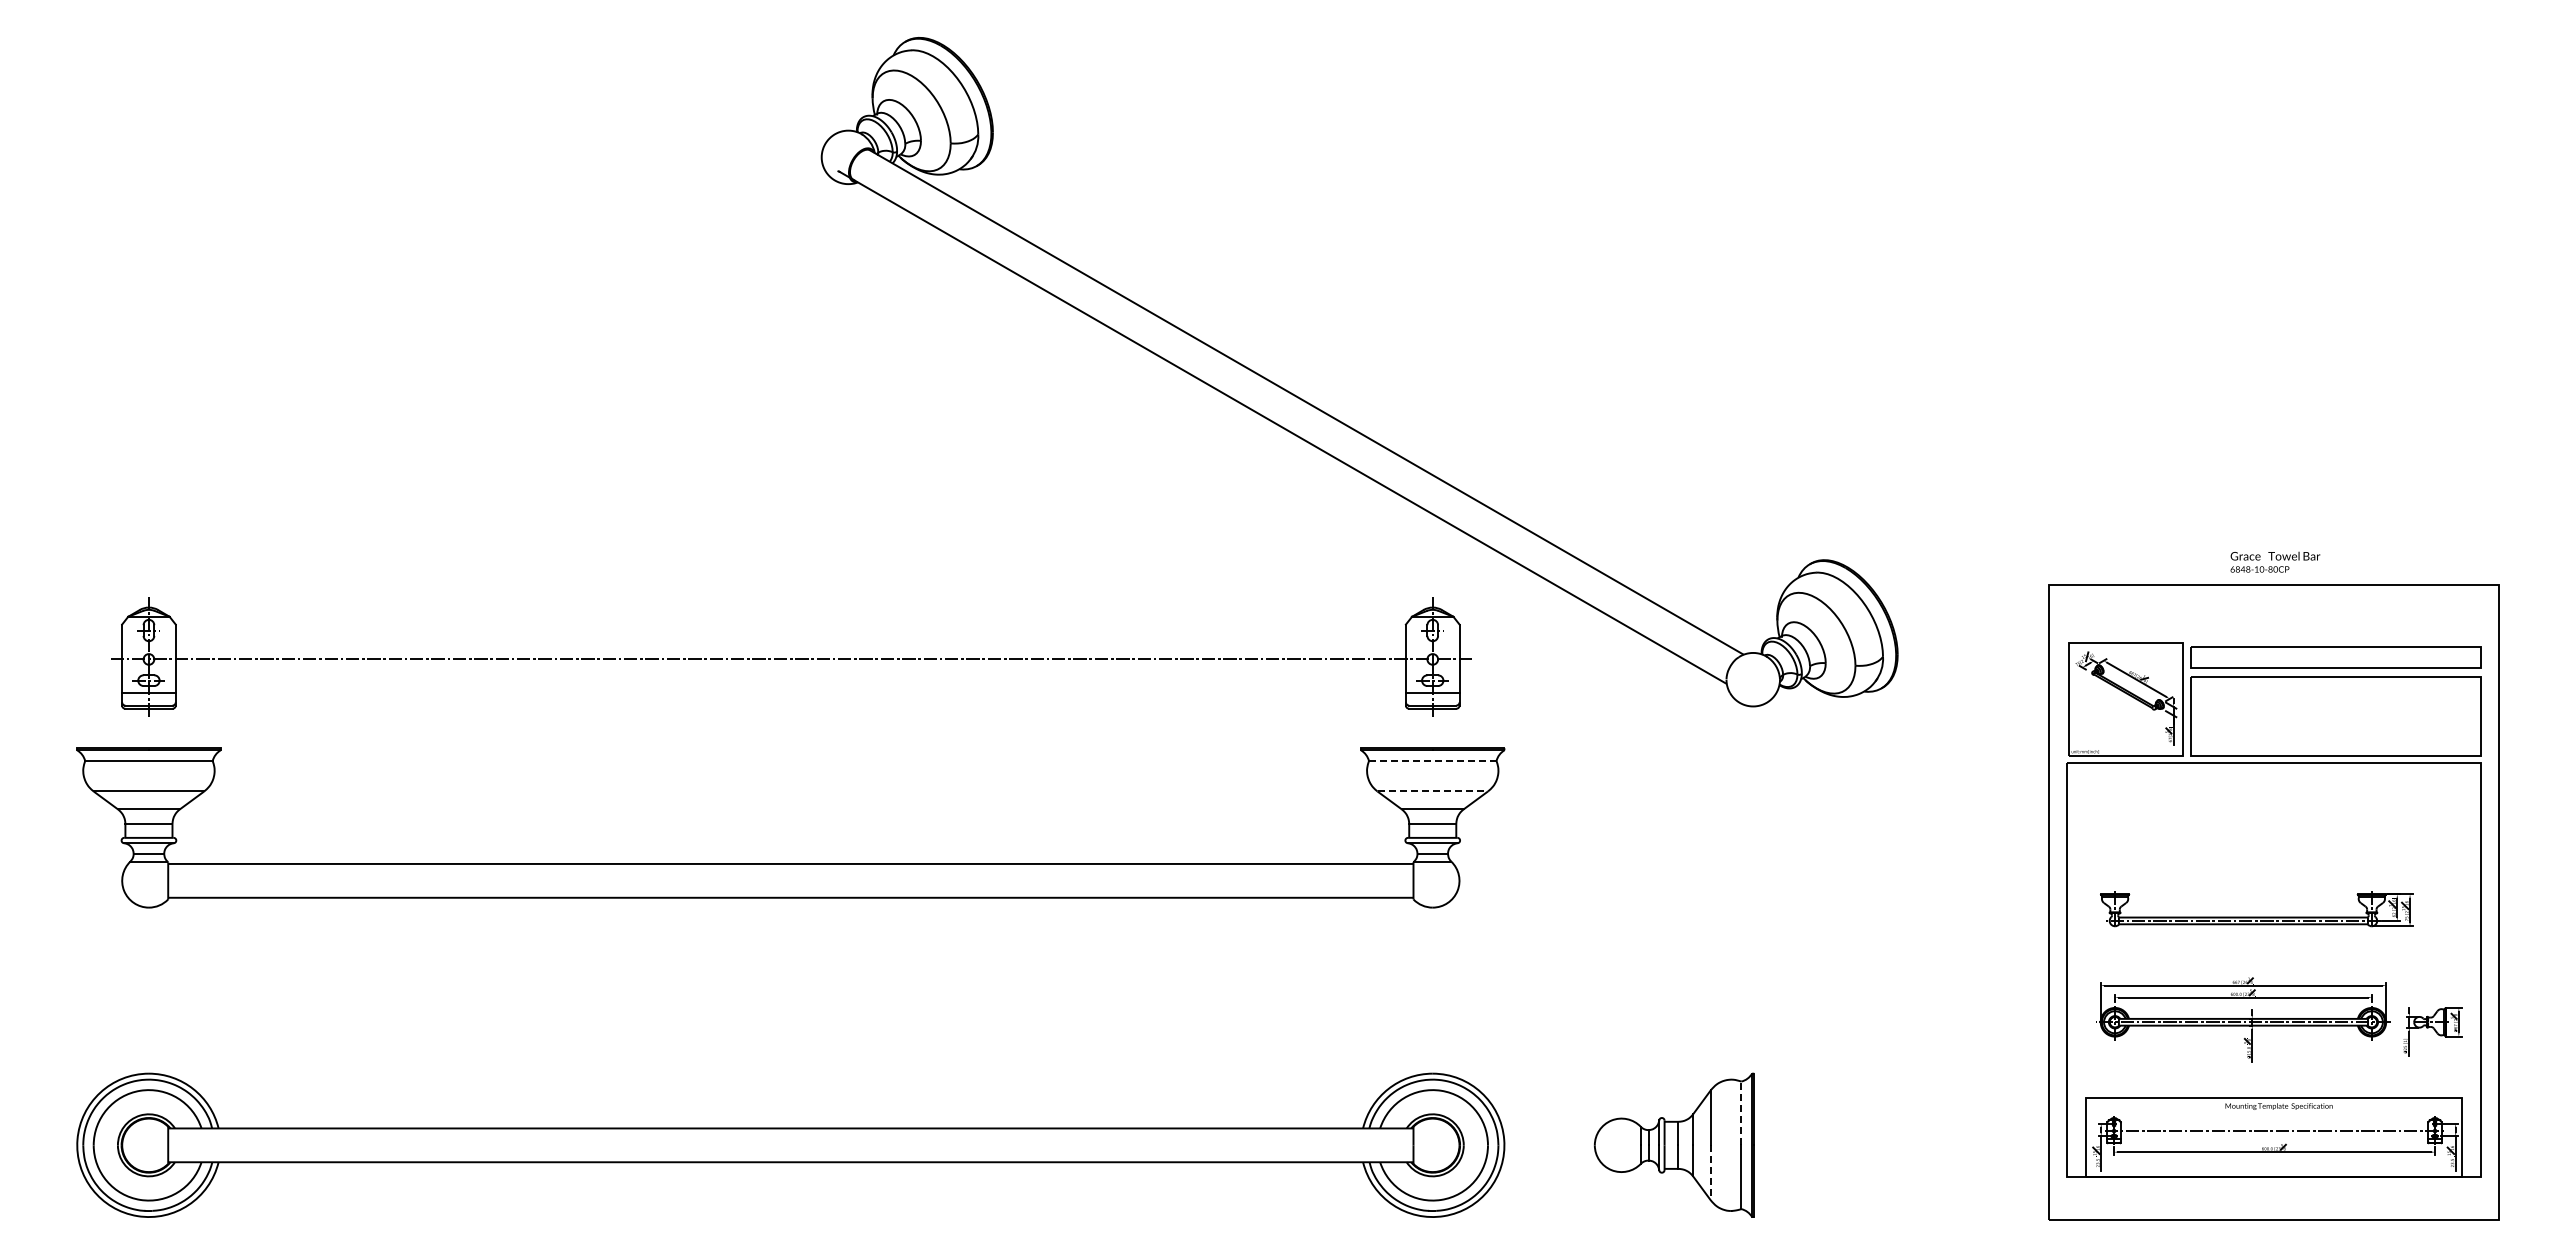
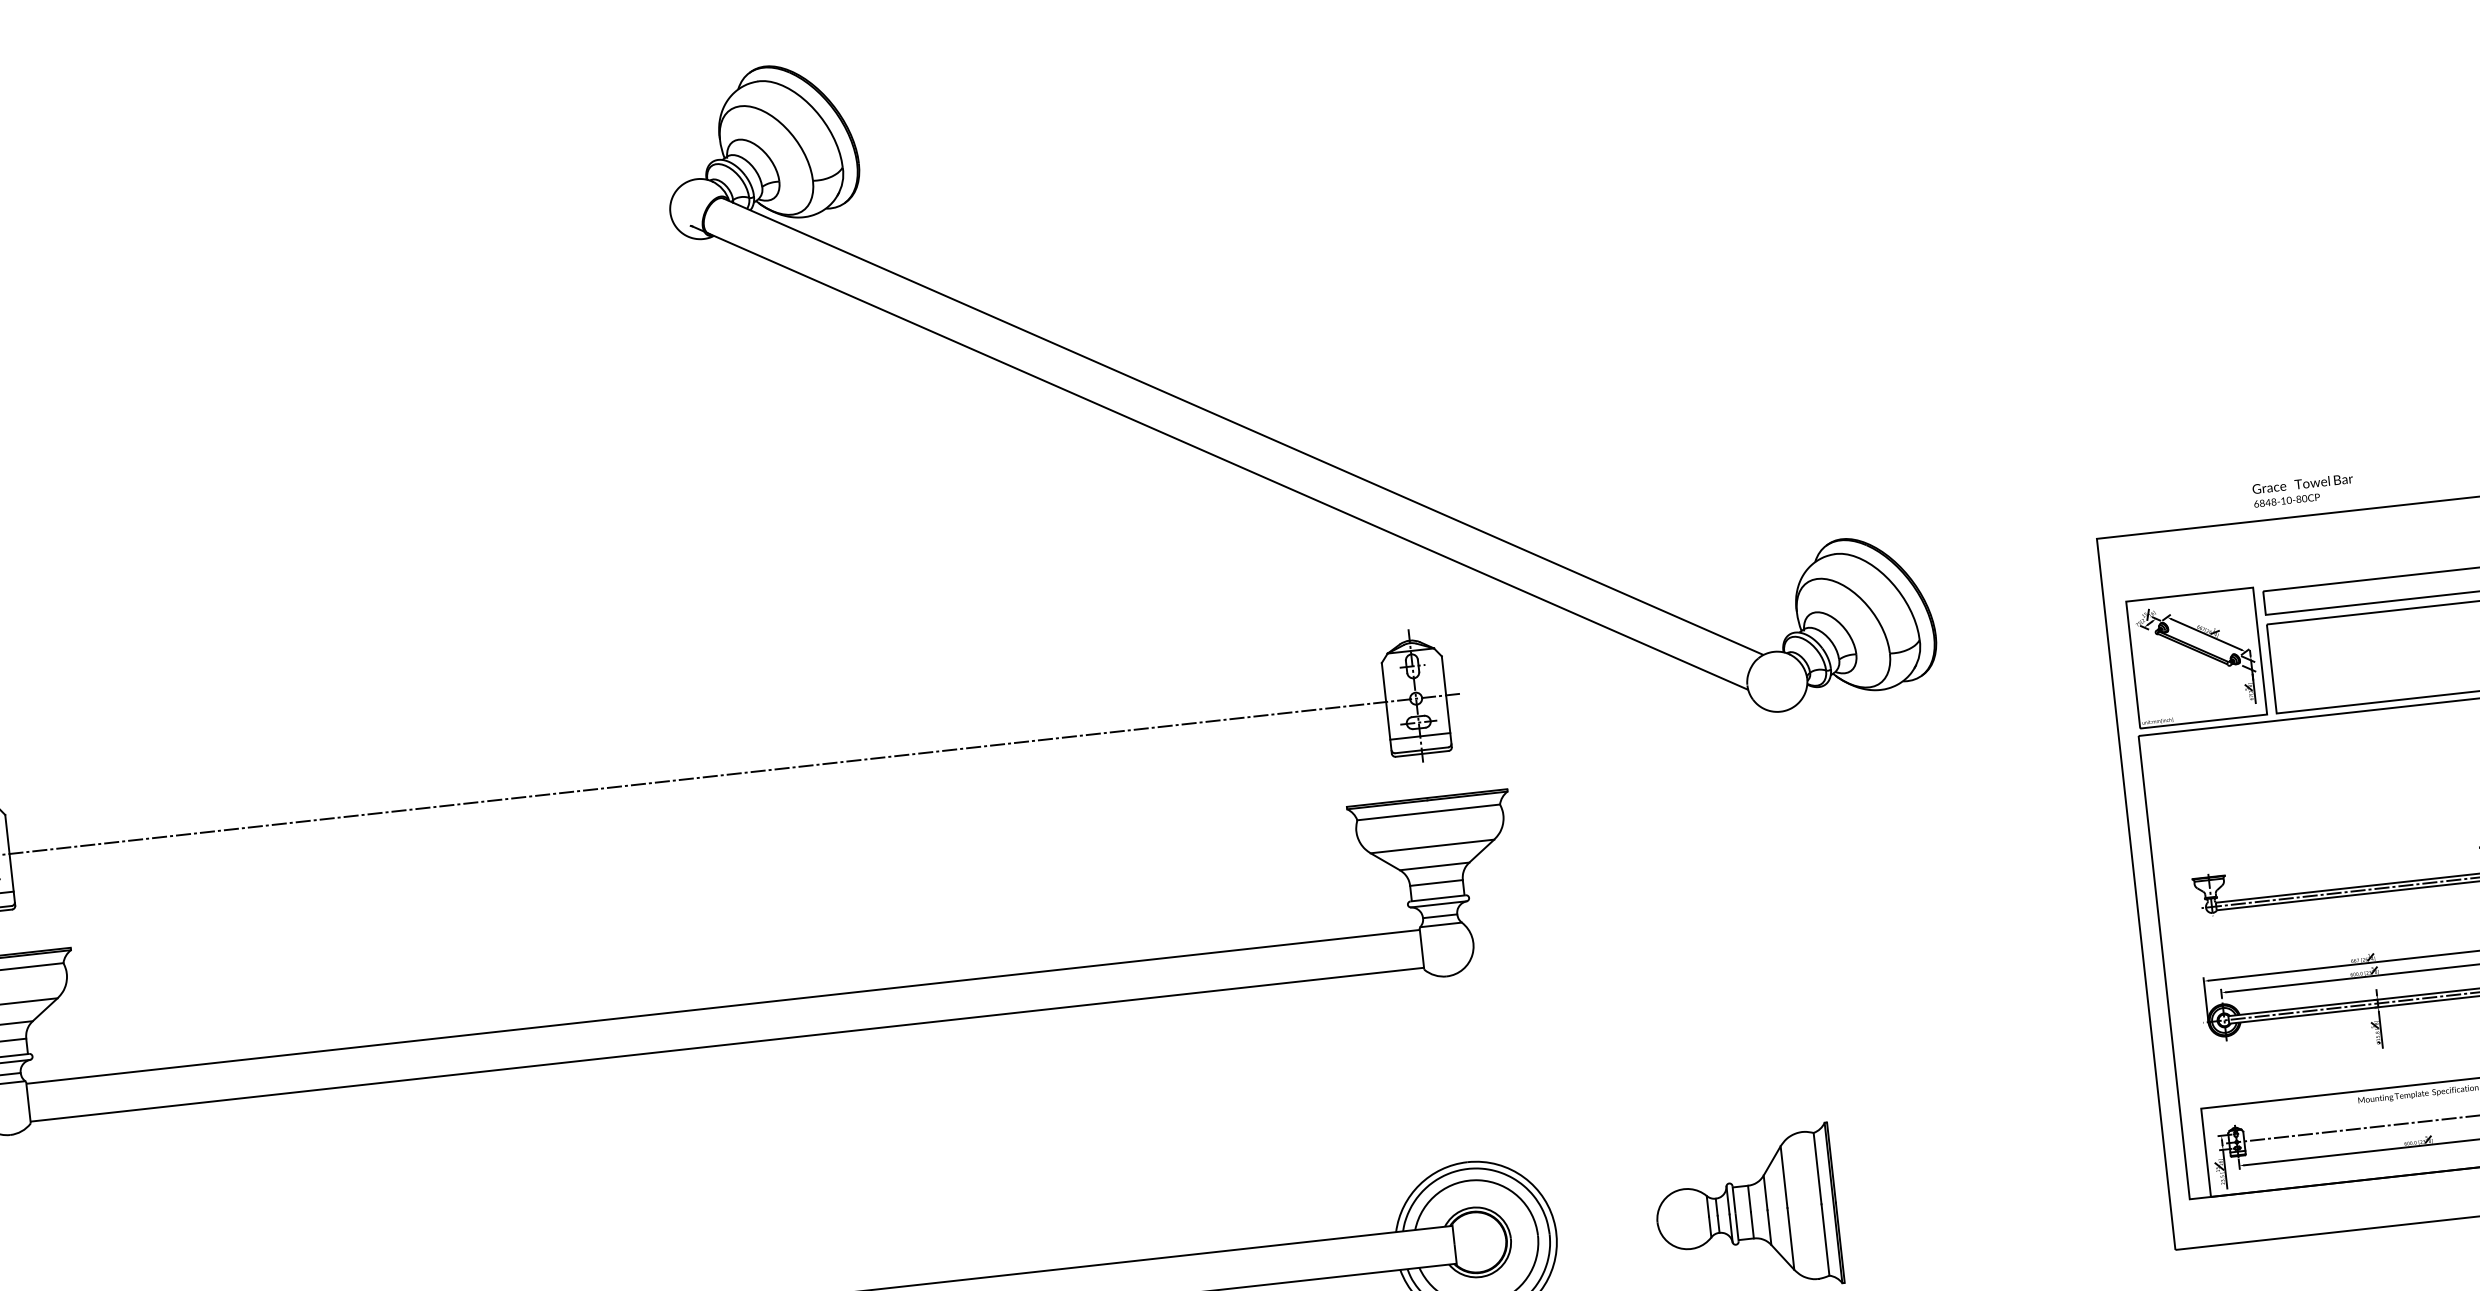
text: (2275, 561) -> (2303, 489), moved
line: (1432, 761) -> (1428, 812), dashed -> solid
line: (1433, 791) -> (1433, 846), dashed -> solid
line: (1741, 1113) -> (1817, 1168), dashed -> solid
line: (1710, 1172) -> (1790, 1238), dashed -> solid

